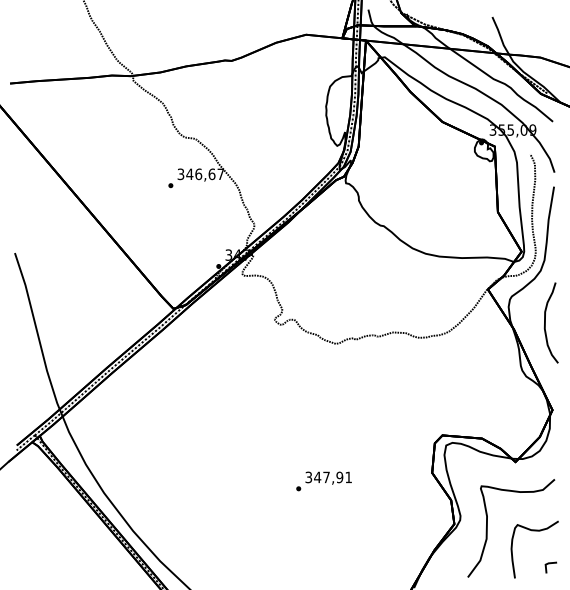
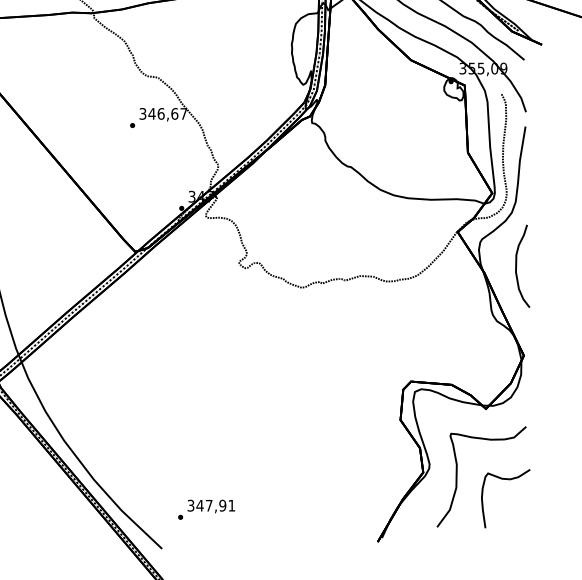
text: (323, 481) -> (206, 509), moved
line: (550, 564) -> (521, 513), removed

